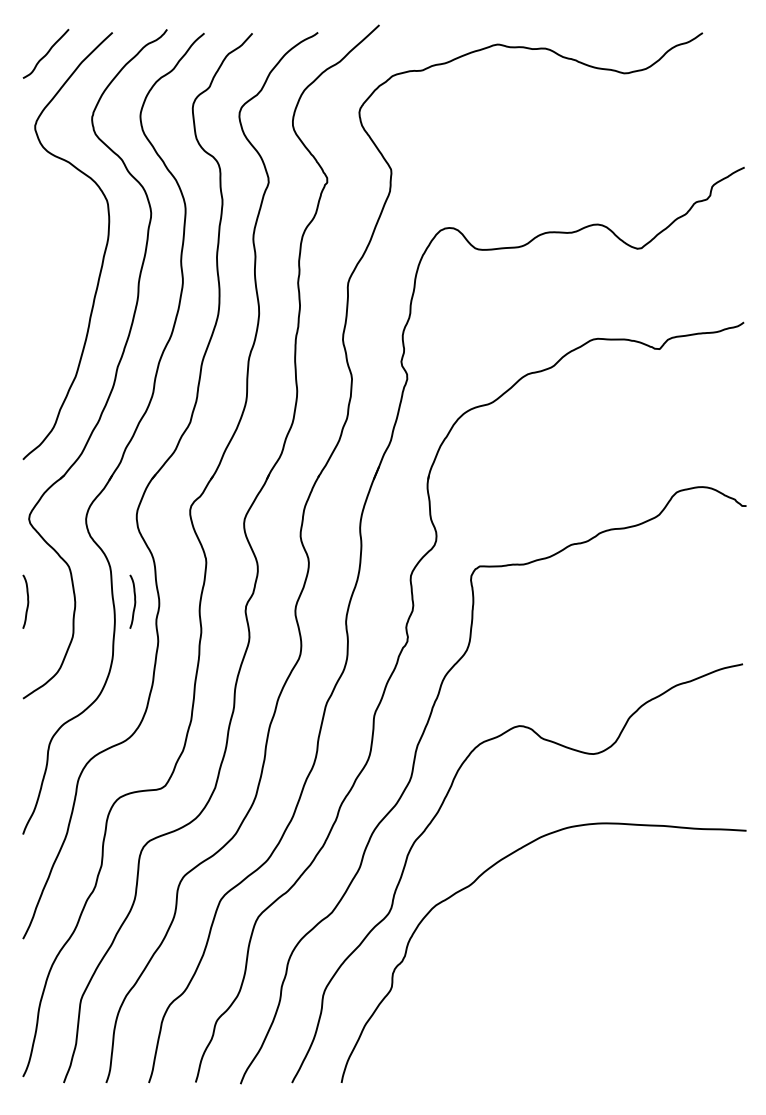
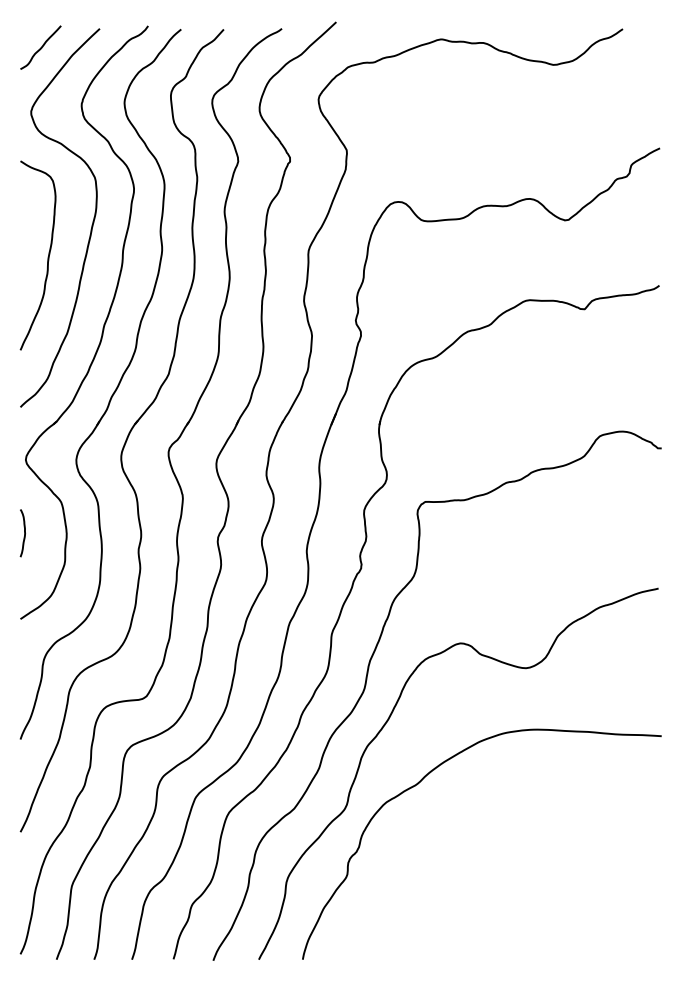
curve: (53, 291) -> (47, 258), added
curve: (134, 601) -> (119, 532), removed

